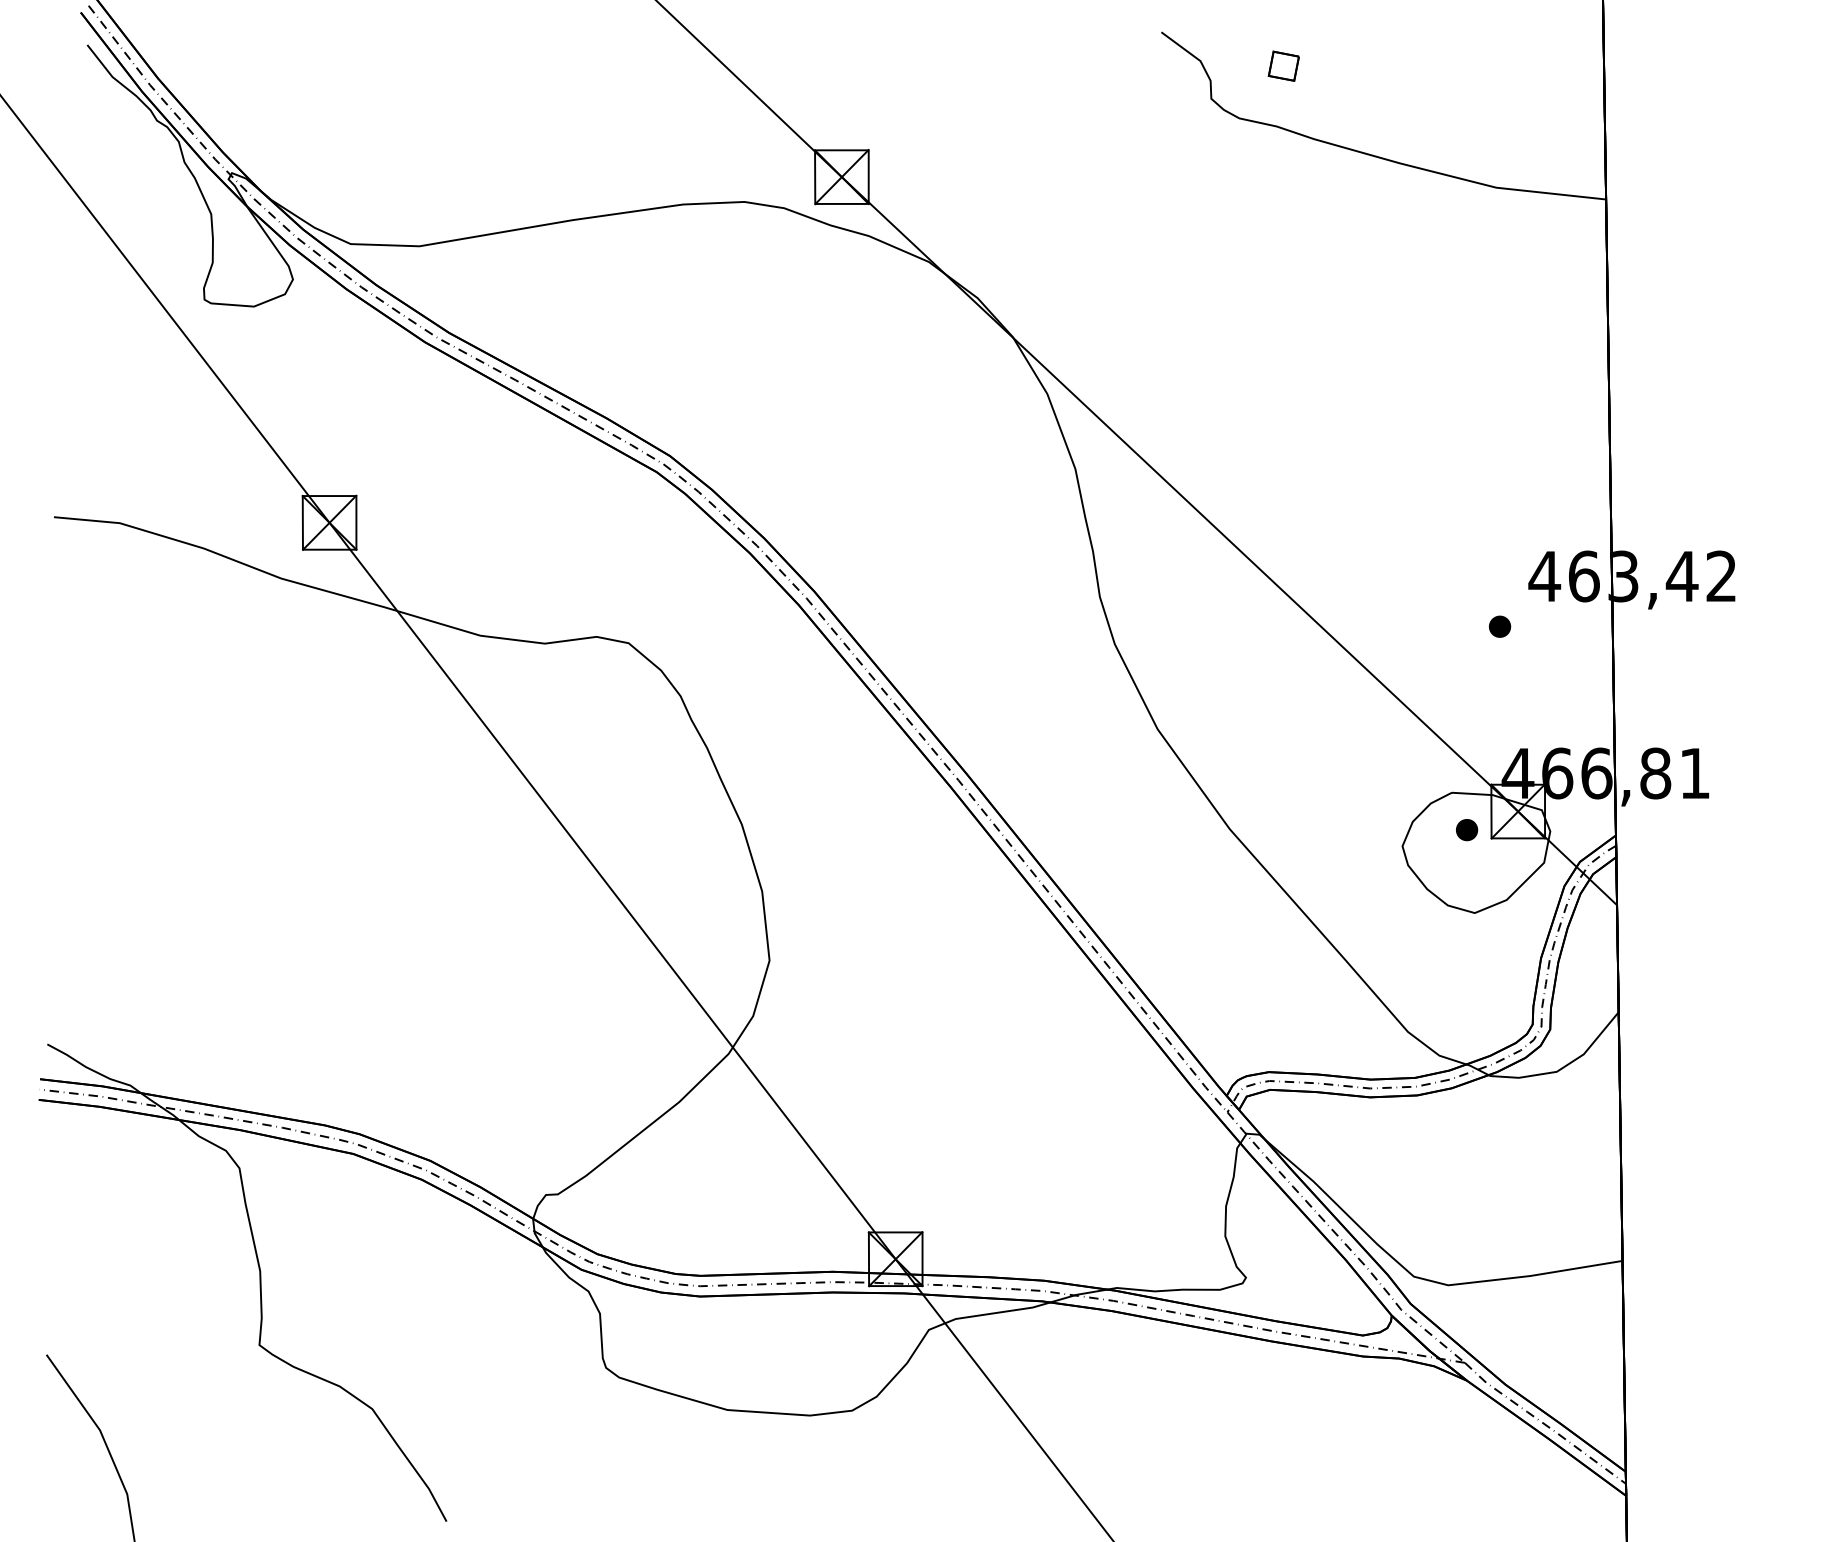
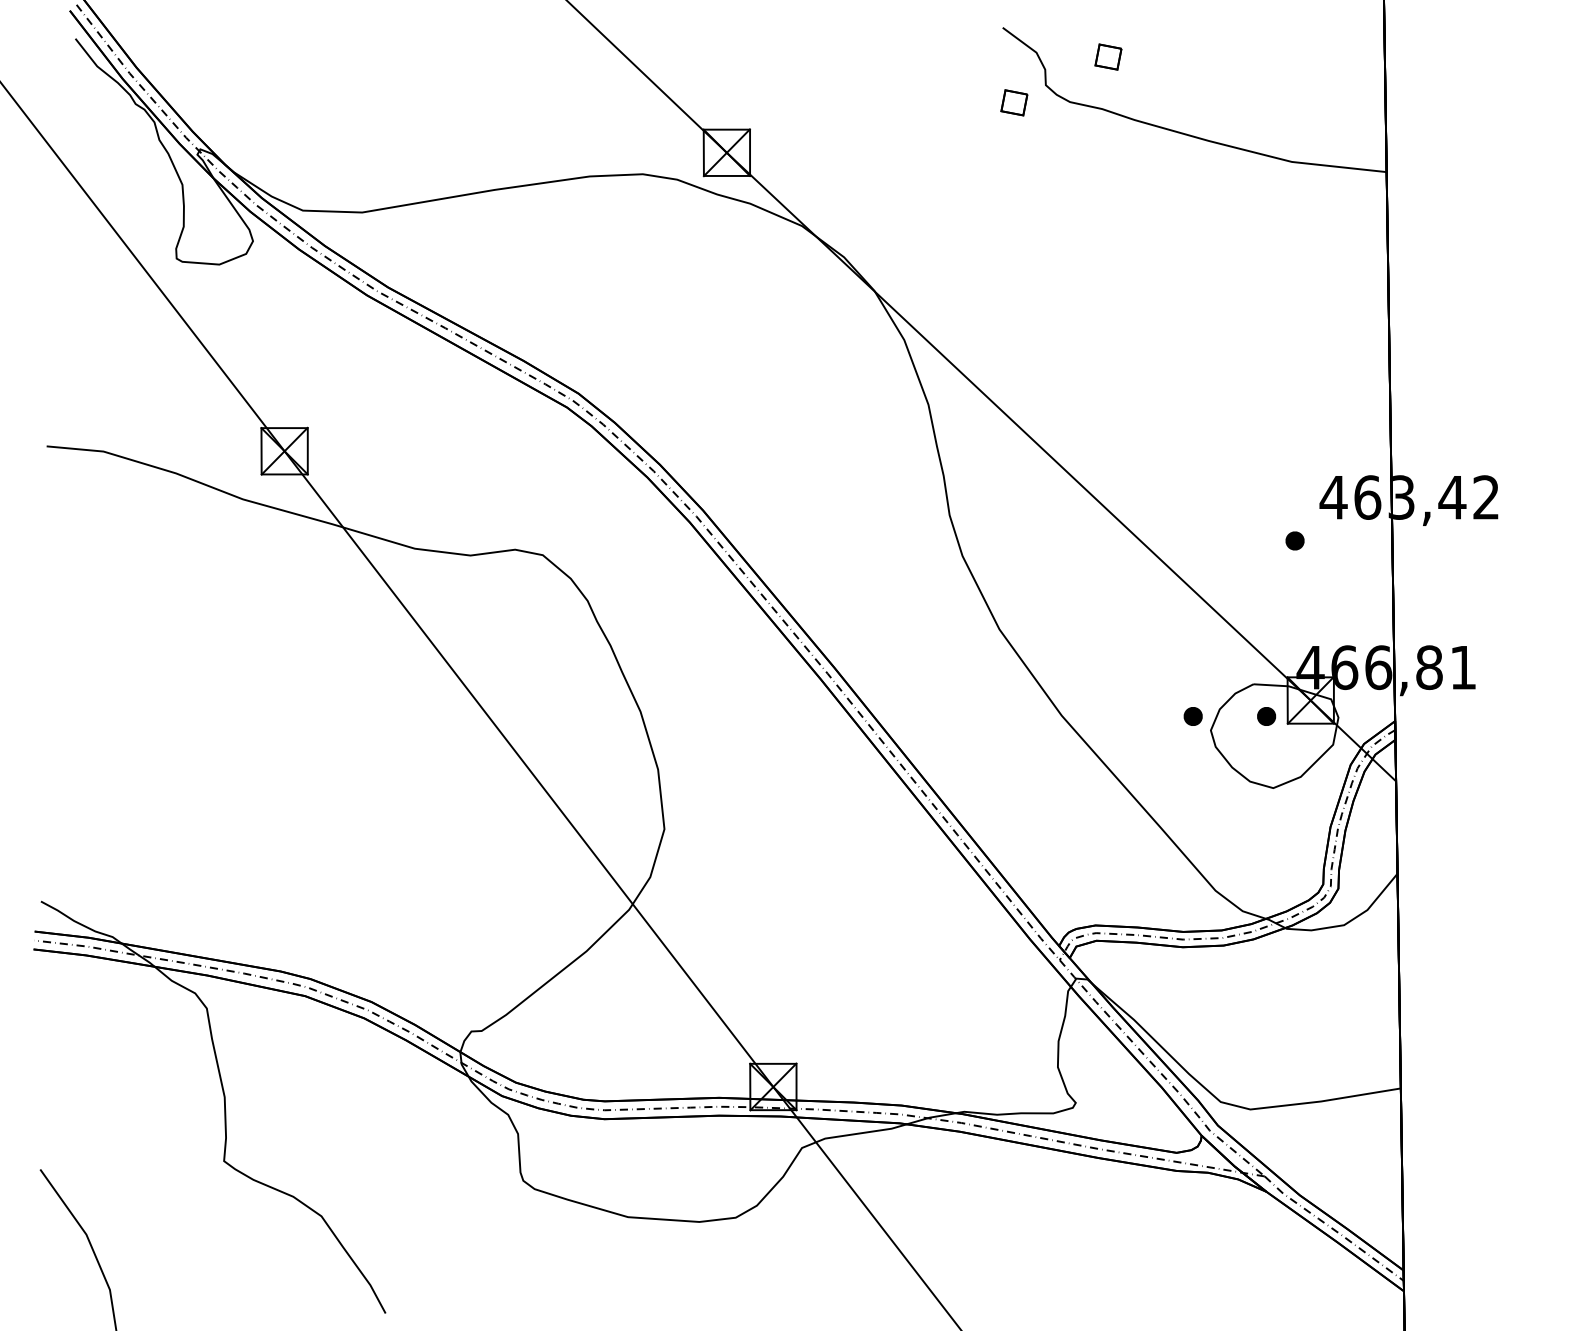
part: (1174, 118) -> (1014, 102), added
part: (1382, 830) -> (1193, 716), added

